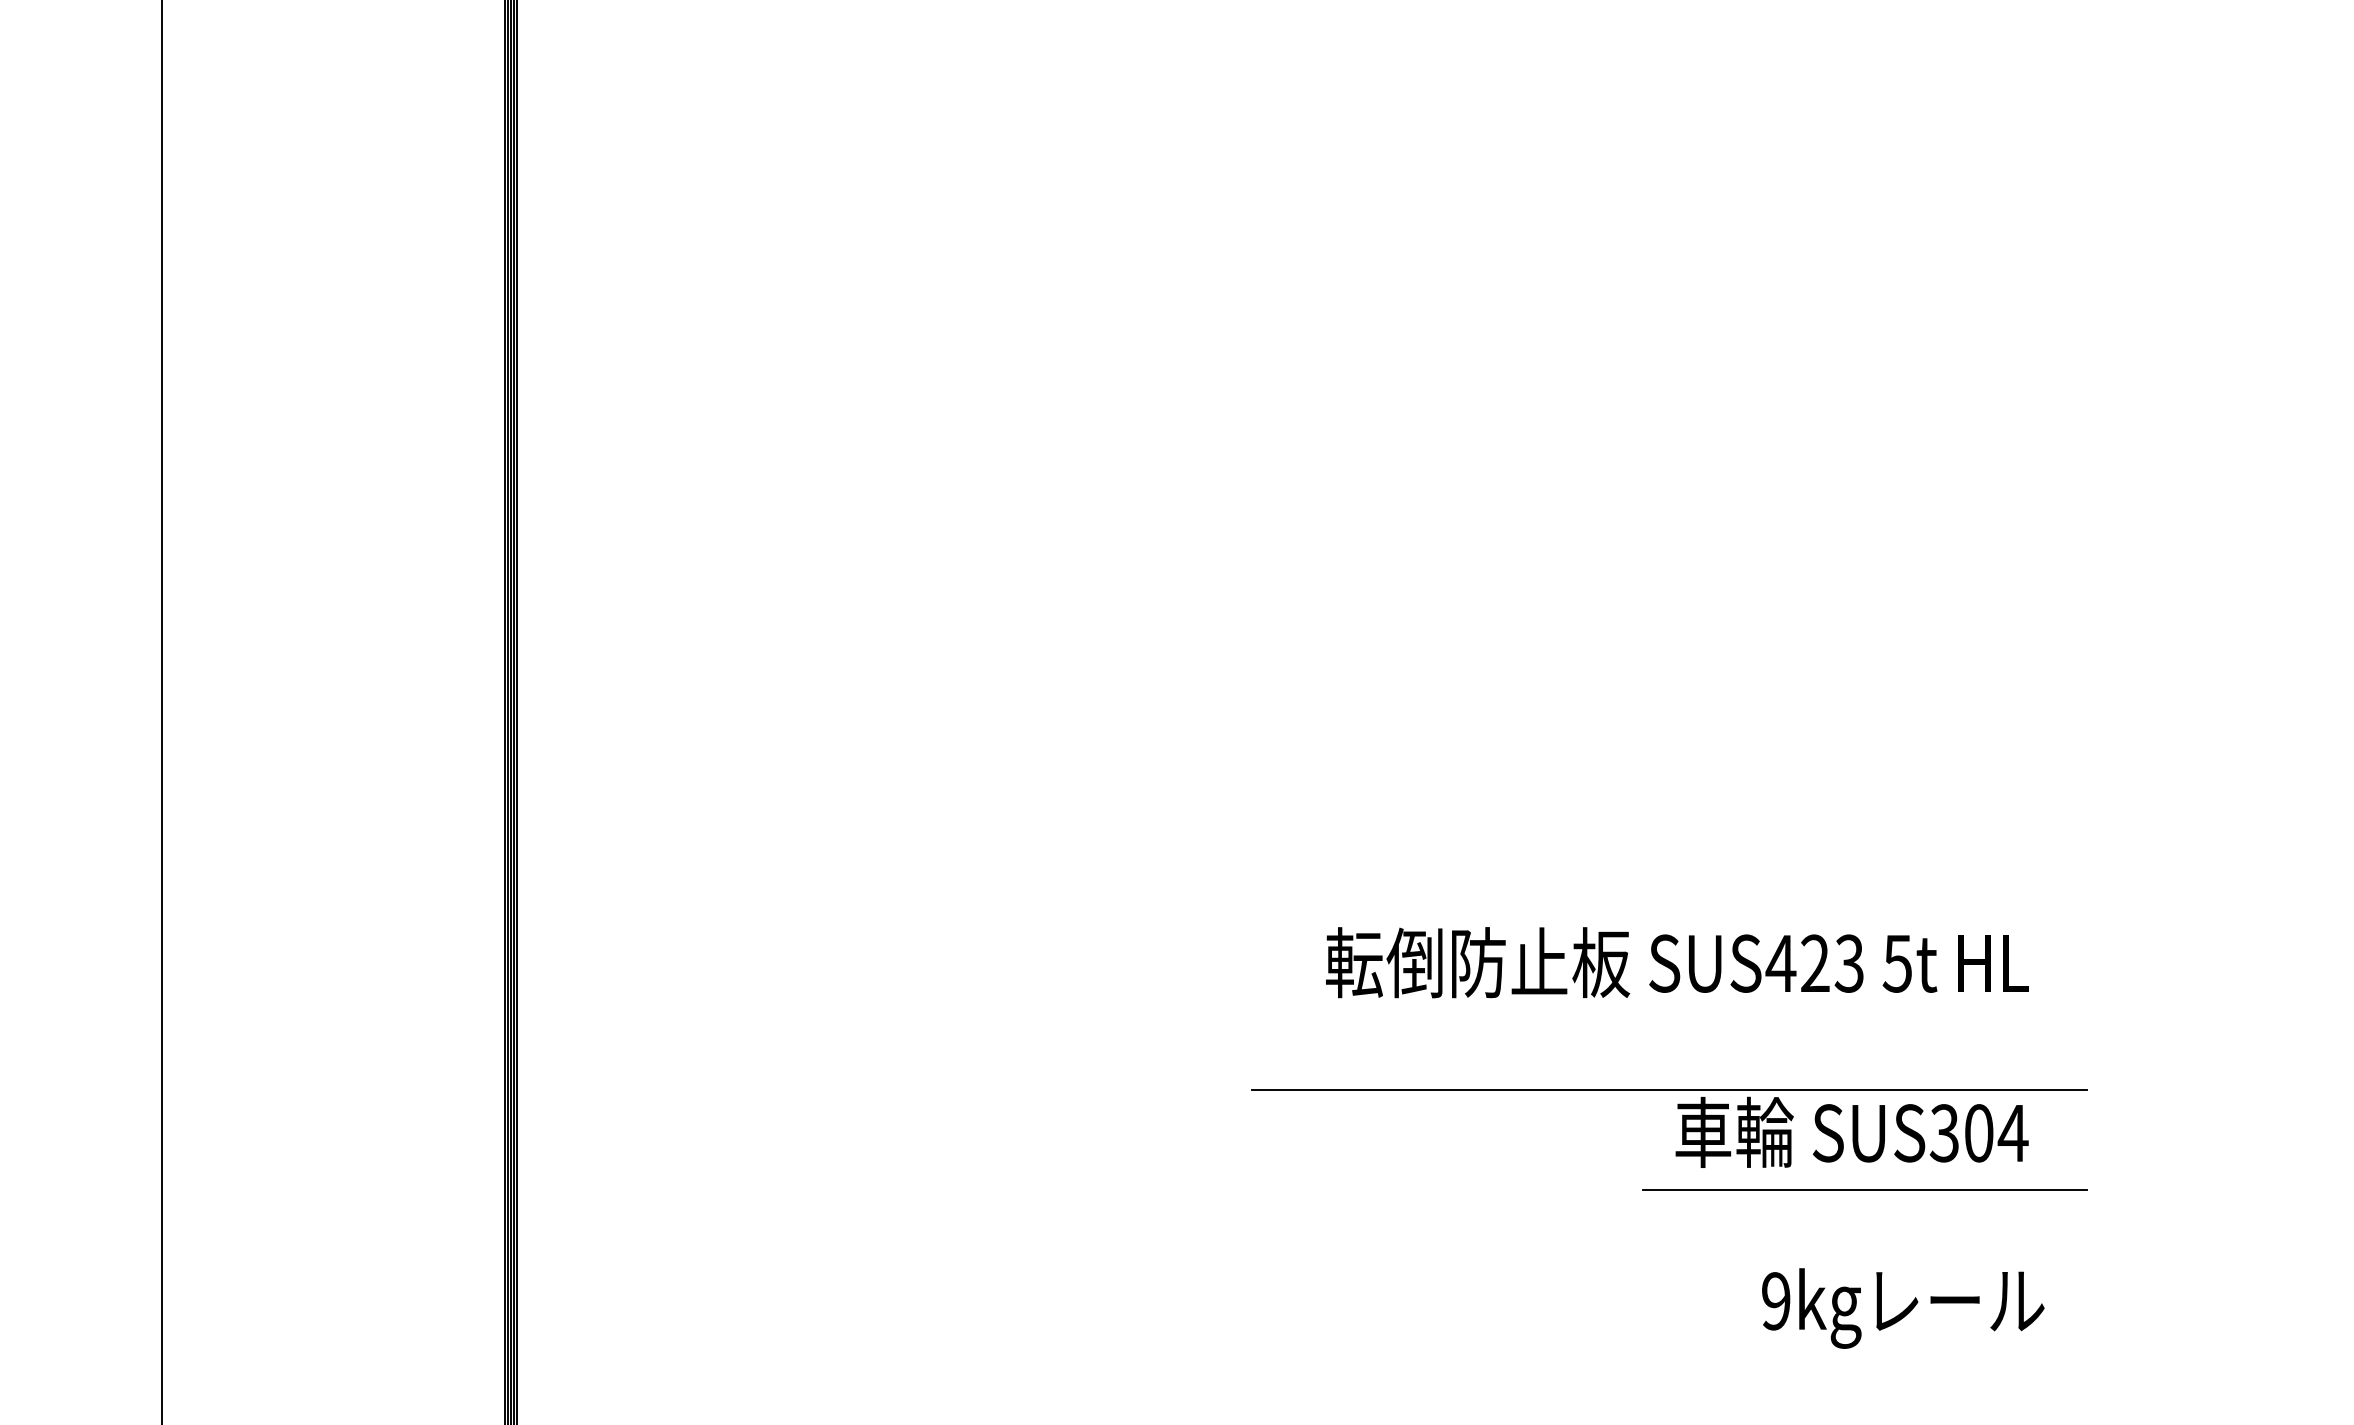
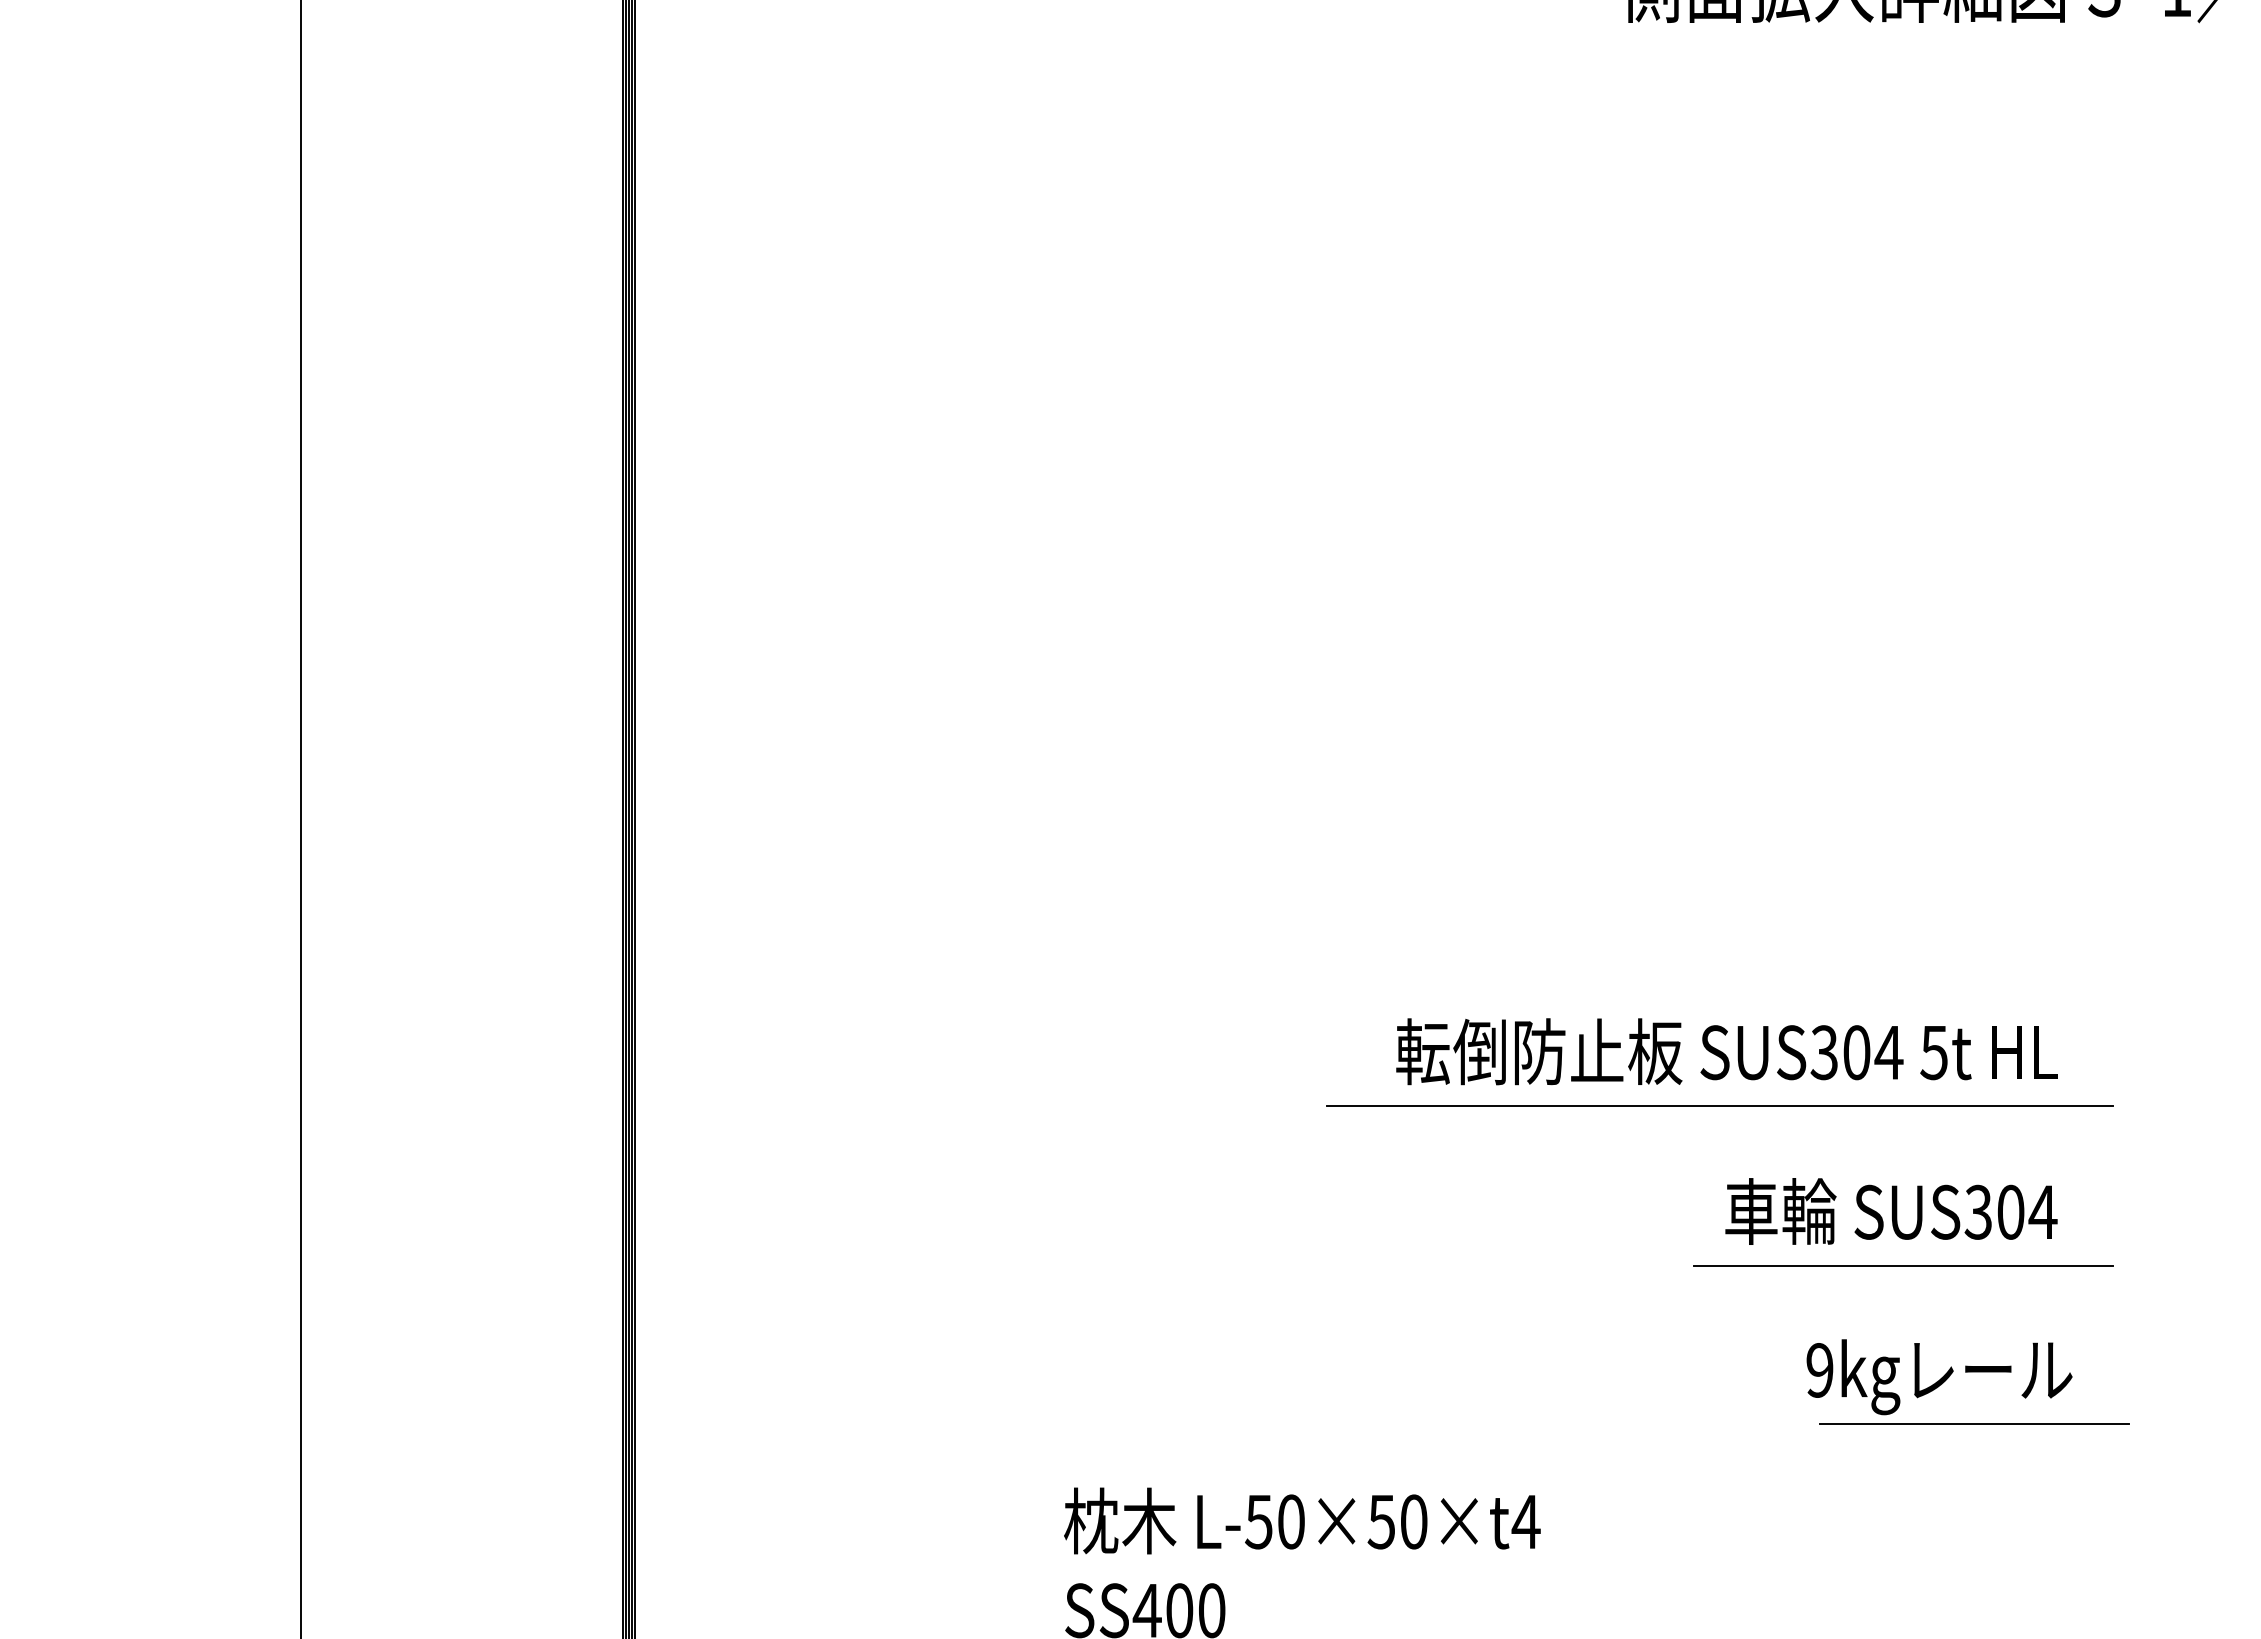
text: (1815, 963) -> (1856, 1052), SUS423 -> SUS304
line: (1669, 1089) -> (1719, 1105), moved
line: (1939, 1357) -> (1973, 1423), added

